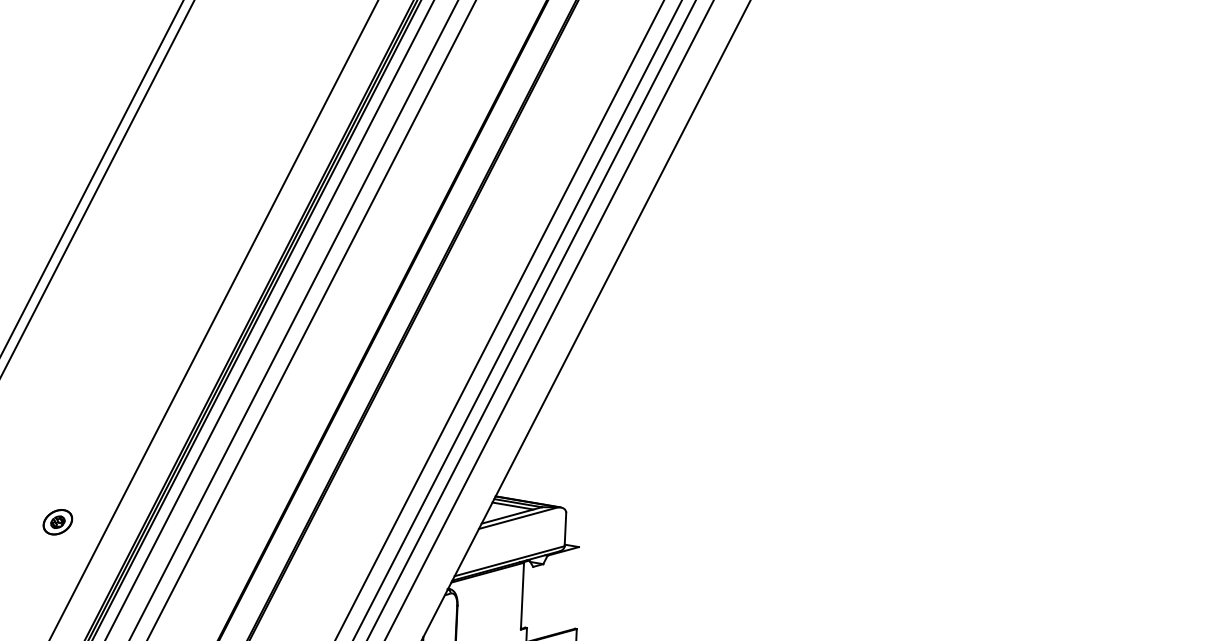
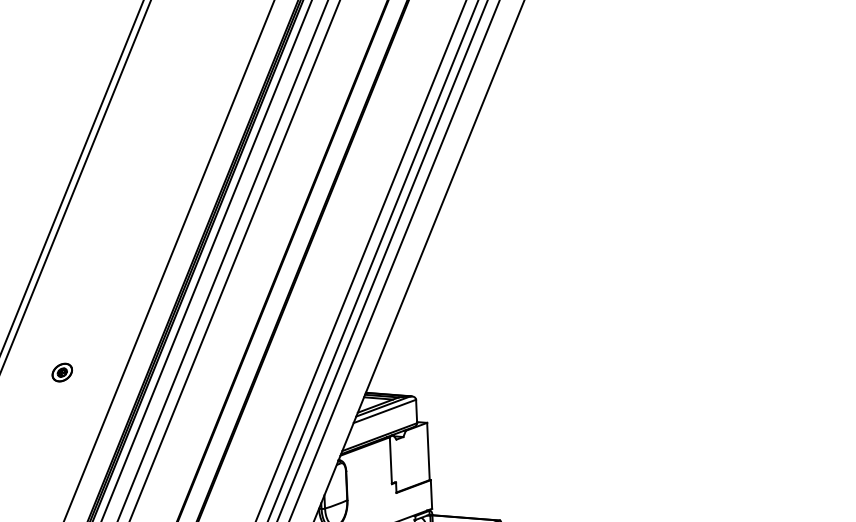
part: (56, 521) -> (61, 372), moved
line: (519, 525) -> (384, 411), added
line: (577, 587) -> (428, 451), added

